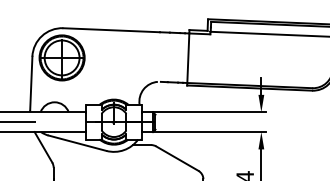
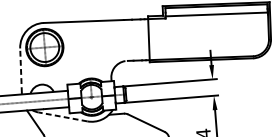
line: (31, 83) -> (21, 70), solid -> dashed
line: (77, 143) -> (63, 117), solid -> dashed

